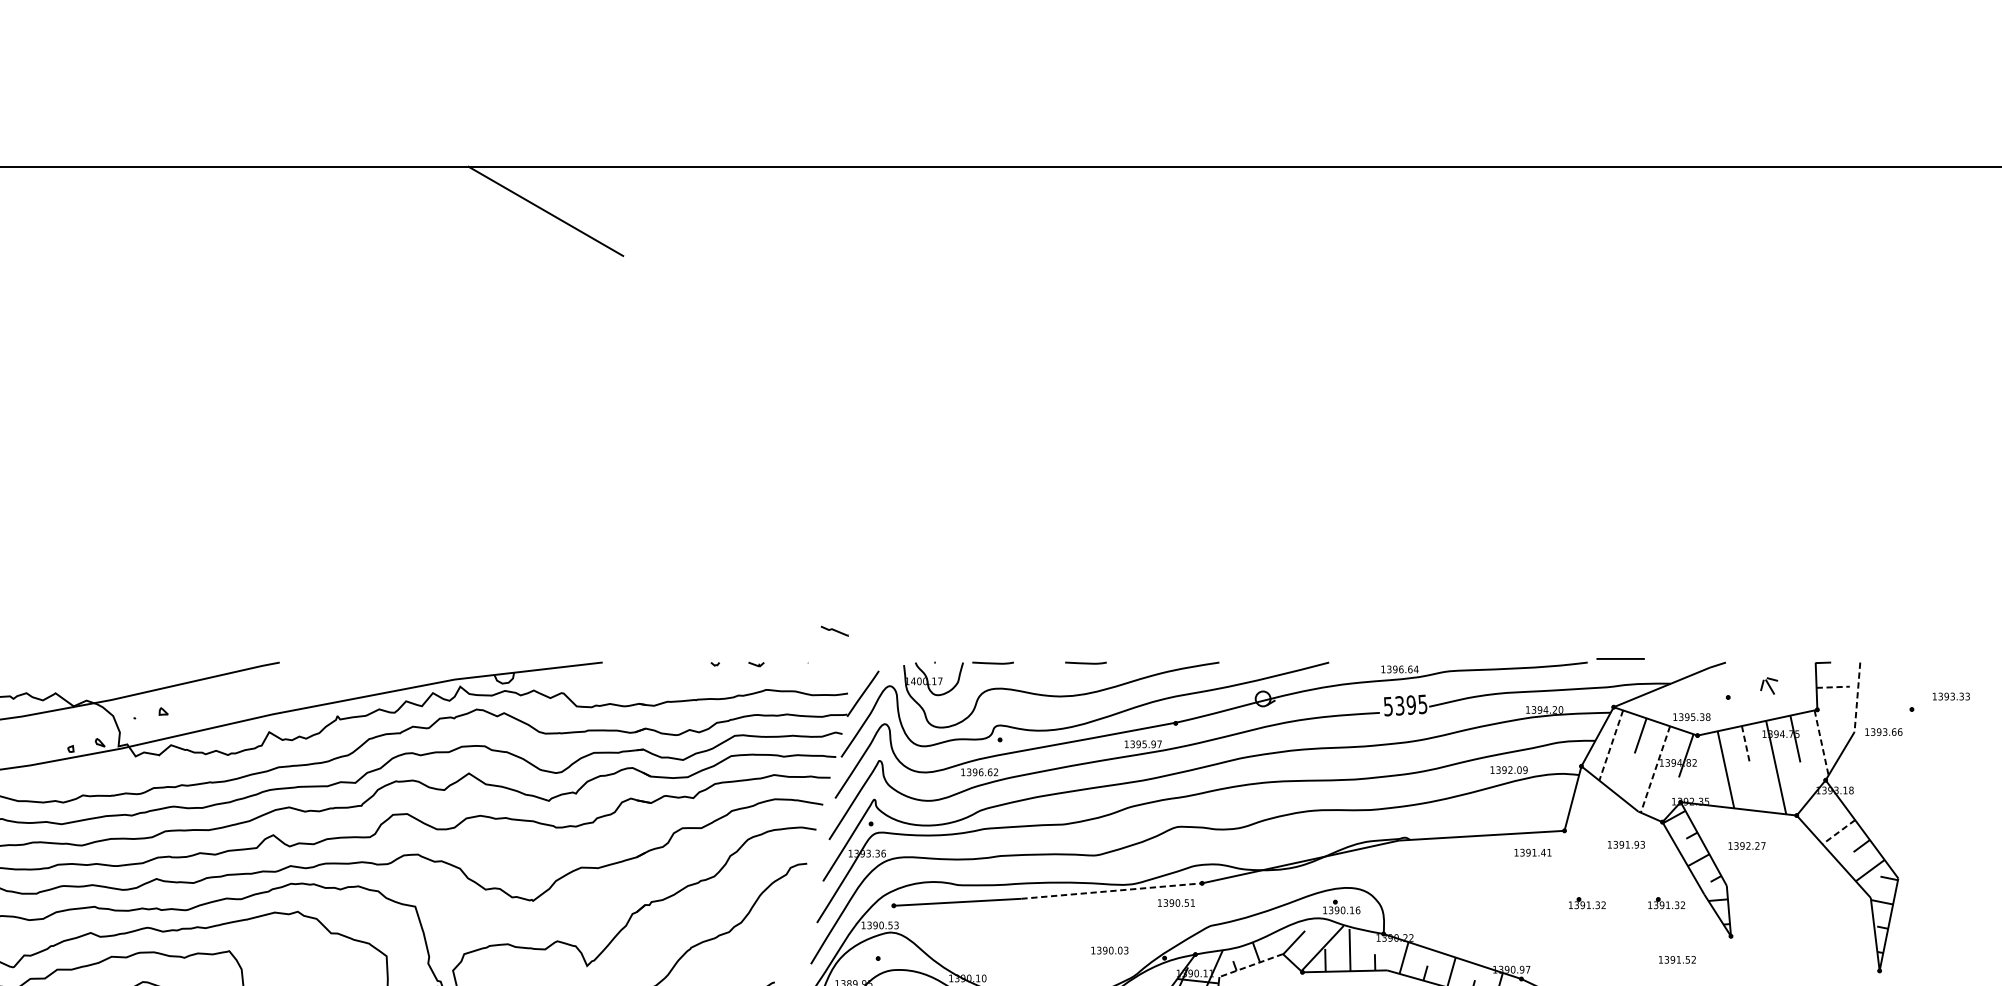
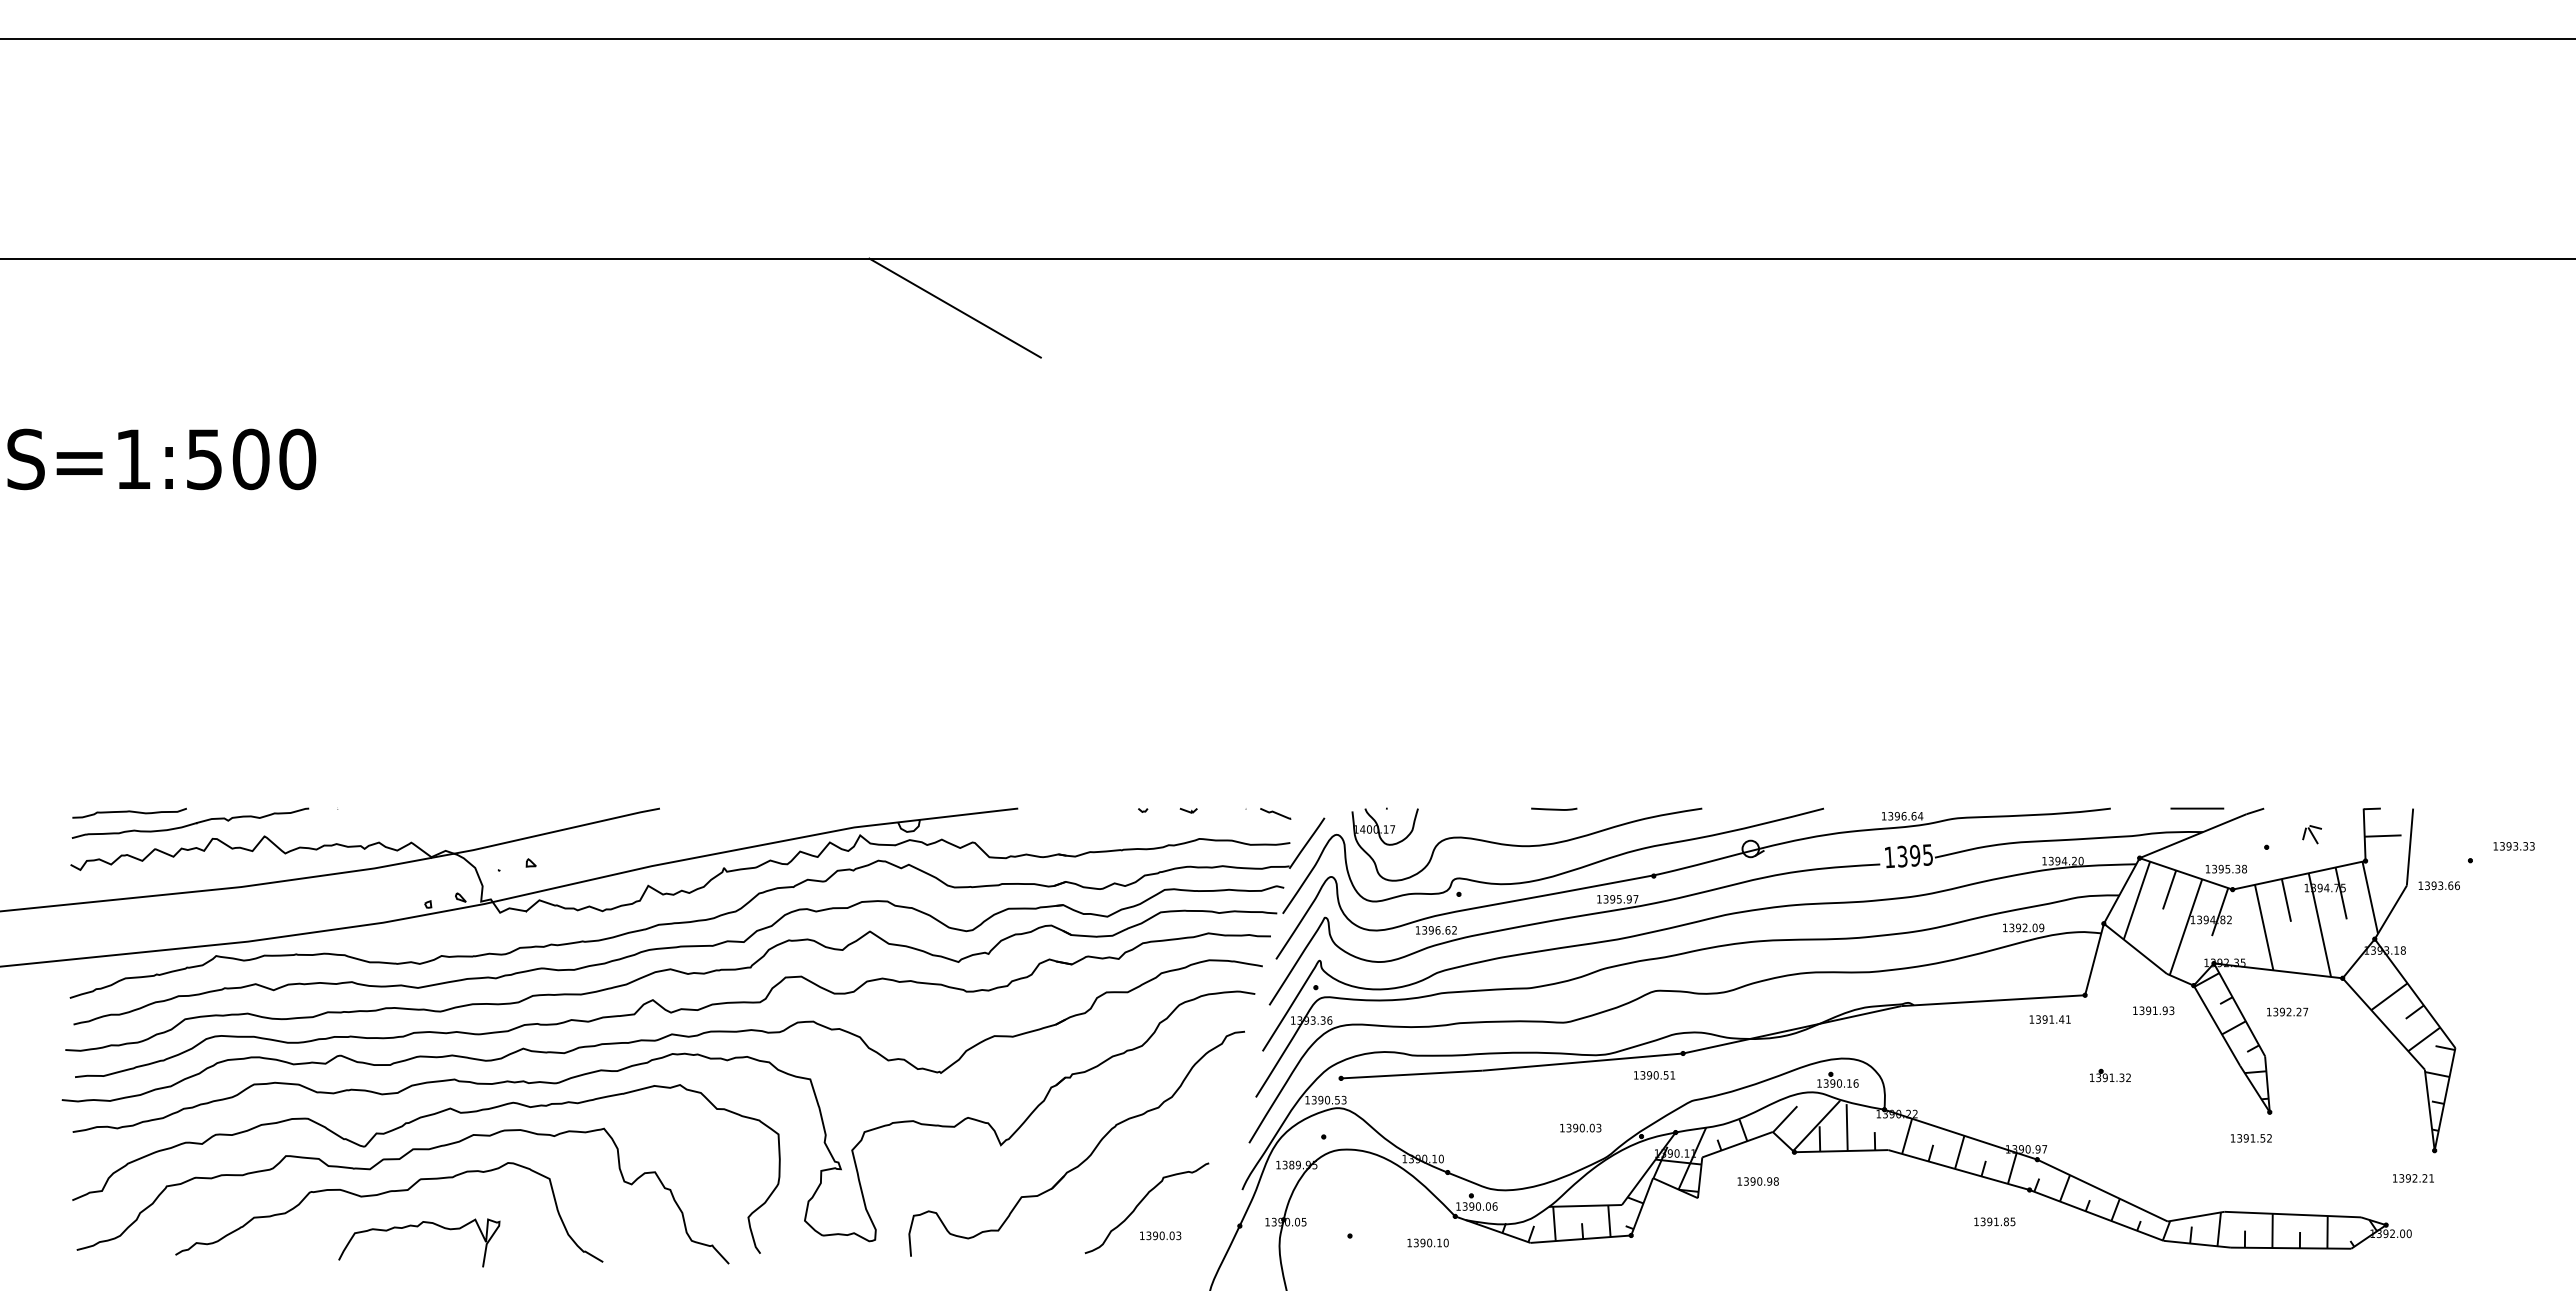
curve: (834, 630) -> (1275, 813), moved
line: (1620, 658) -> (2197, 808), moved
curve: (993, 662) -> (1451, 808), removed
line: (1833, 687) -> (2383, 836), dashed -> solid
line: (1857, 697) -> (2410, 847), dashed -> solid
text: (1388, 706) -> (1889, 857), 5395 -> 1395
line: (1821, 742) -> (2370, 897), dashed -> solid
line: (1746, 745) -> (2286, 900), dashed -> solid
line: (1610, 746) -> (2136, 901), dashed -> solid
line: (1655, 769) -> (2185, 927), dashed -> solid
line: (1838, 831) -> (2389, 996), dashed -> solid
line: (1111, 891) -> (1582, 1062), dashed -> solid
part: (1666, 903) -> (2198, 1075), removed
text: (1677, 959) -> (2251, 1138), moved
line: (1251, 965) -> (1737, 1144), dashed -> solid

